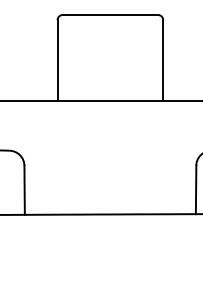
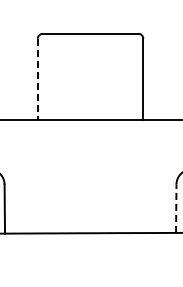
line: (57, 60) -> (37, 79), solid -> dashed
line: (196, 189) -> (176, 208), solid -> dashed

